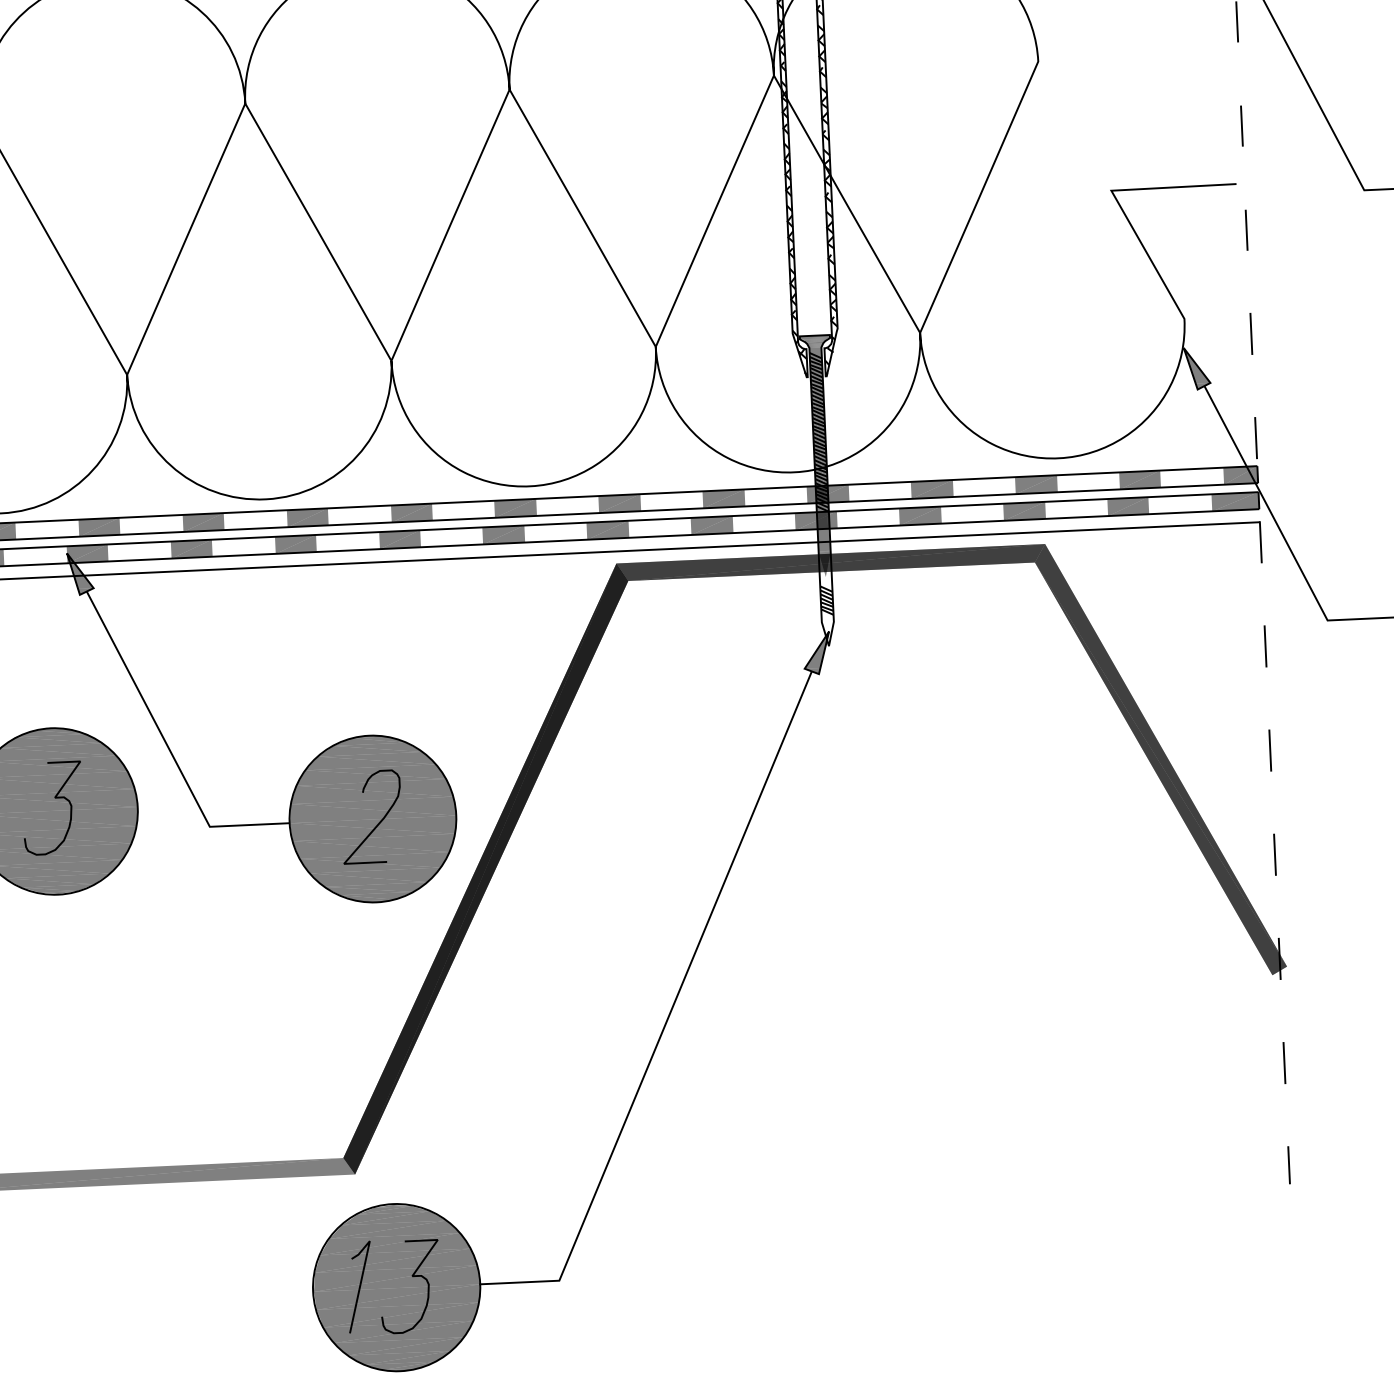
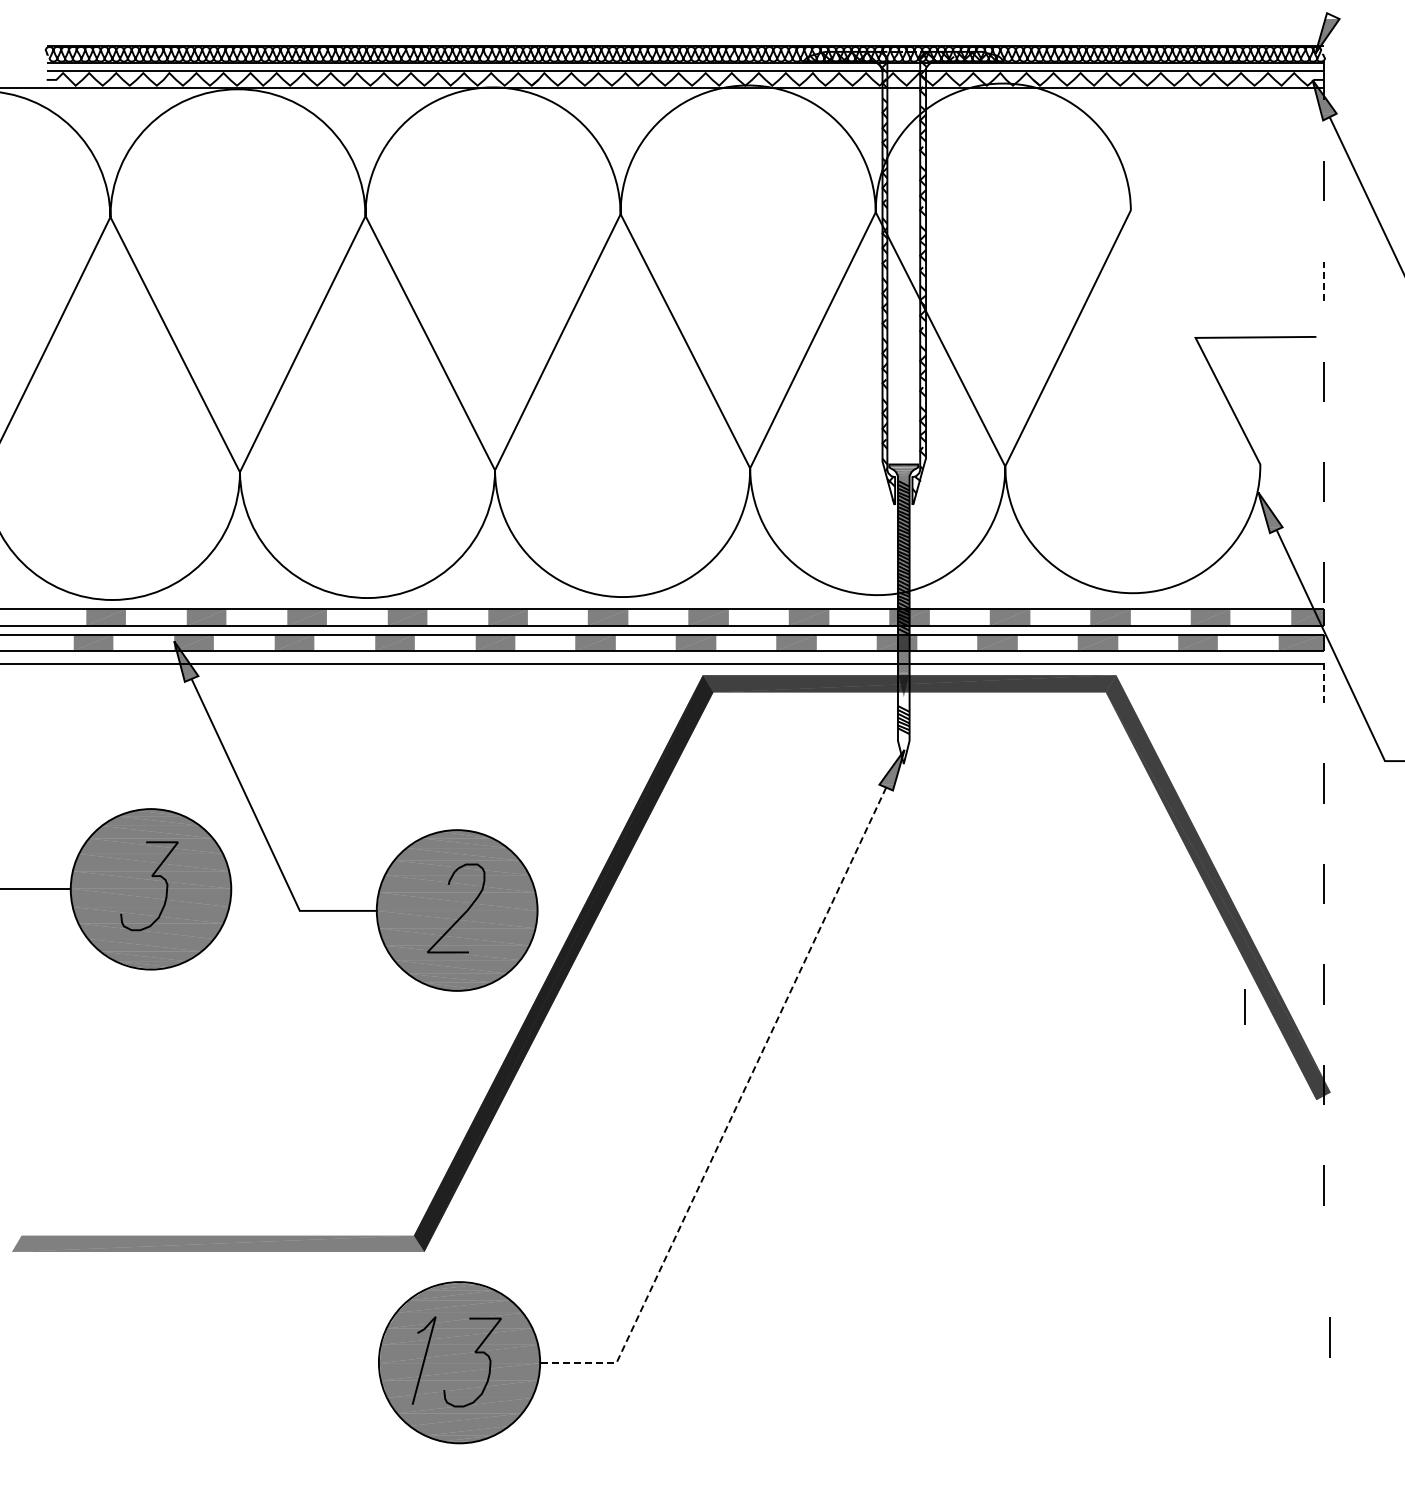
line: (1242, 126) -> (1324, 281), solid -> dashed
line: (1261, 541) -> (1324, 682), solid -> dashed
line: (669, 1014) -> (734, 1111), solid -> dashed
line: (1288, 1164) -> (1244, 1006), moved
line: (1297, 1220) -> (1329, 1337), added

